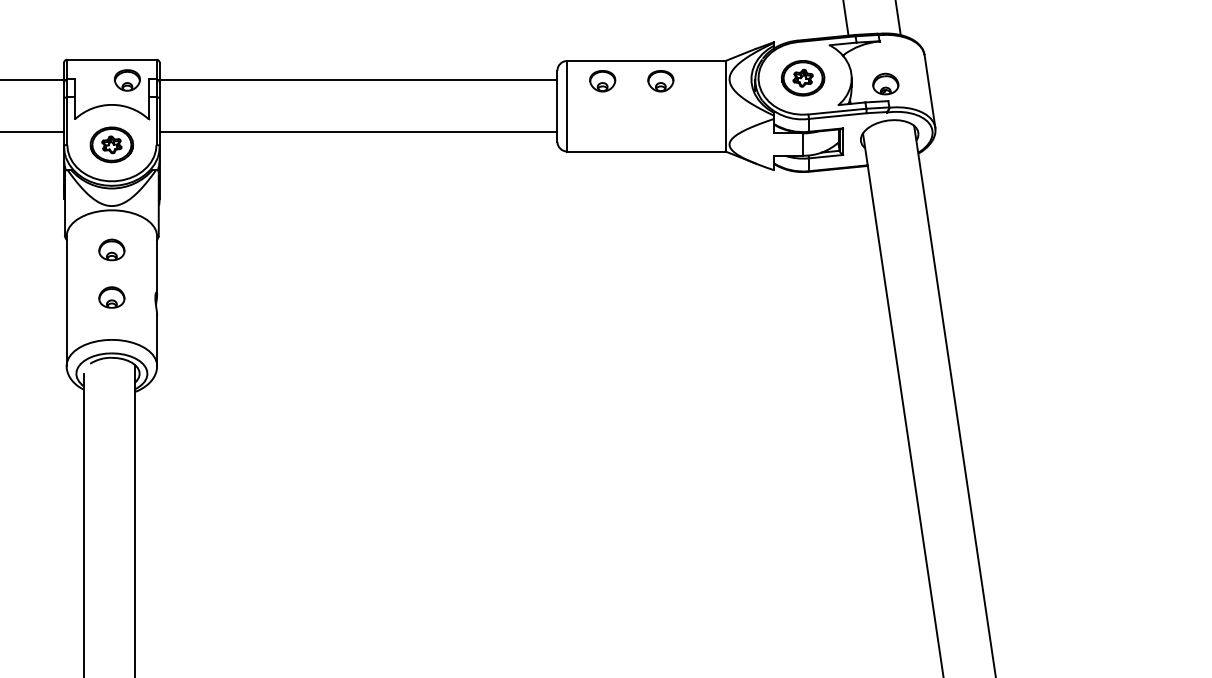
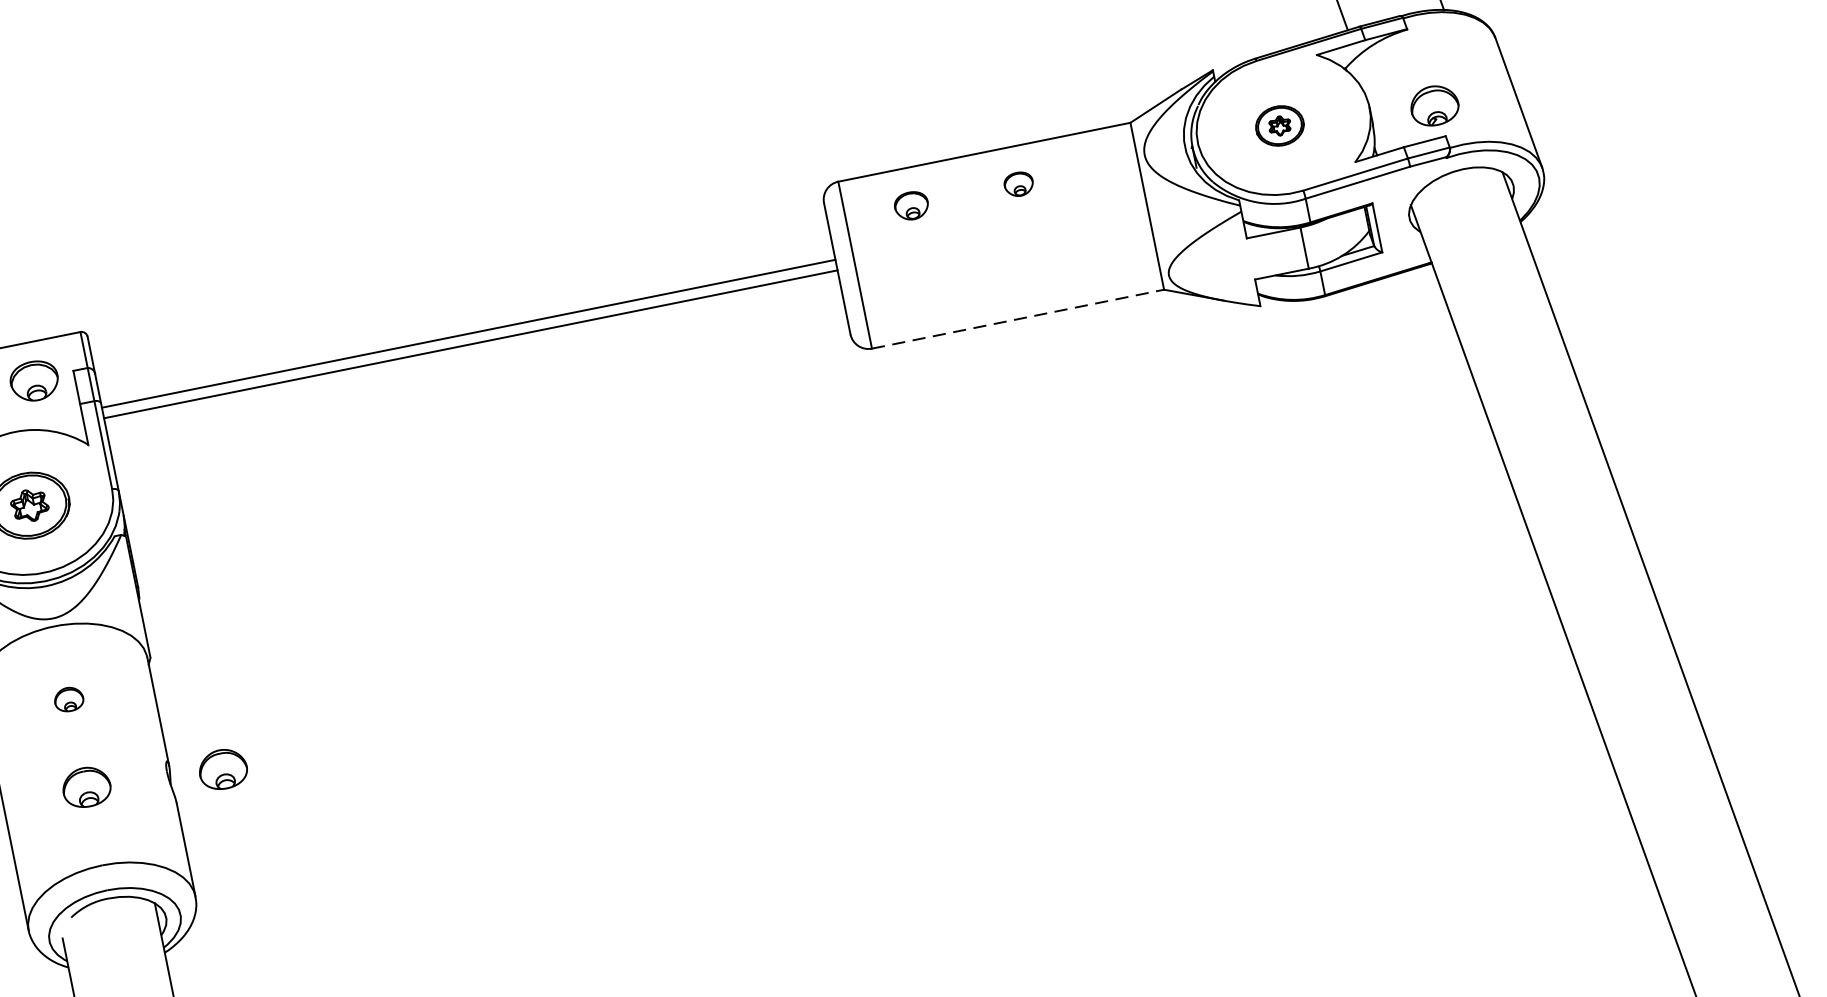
part: (802, 78) -> (1278, 126), size x0.6
line: (358, 80) -> (468, 333), moved
part: (602, 81) -> (911, 206), size x0.7
part: (660, 81) -> (1018, 184), size x0.6
line: (358, 132) -> (470, 345), moved
line: (646, 151) -> (1018, 319), solid -> dashed
part: (111, 249) -> (68, 698), size x0.6
part: (184, 302) -> (222, 769), added

